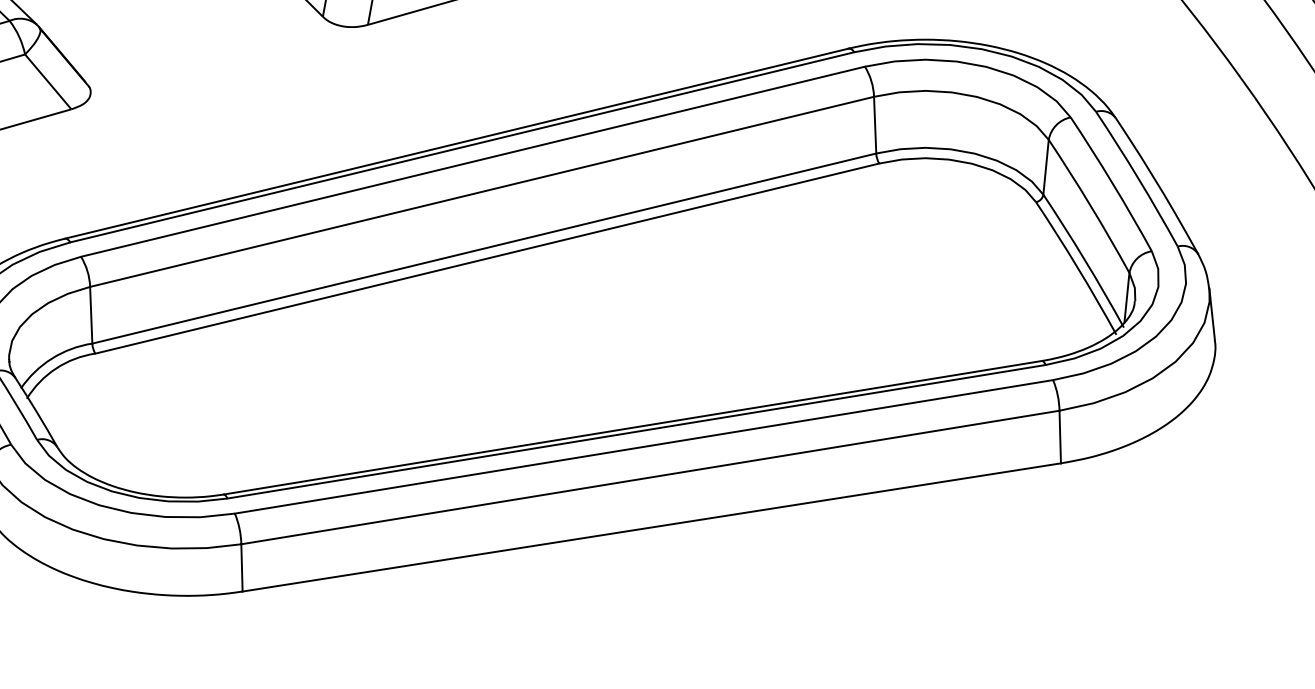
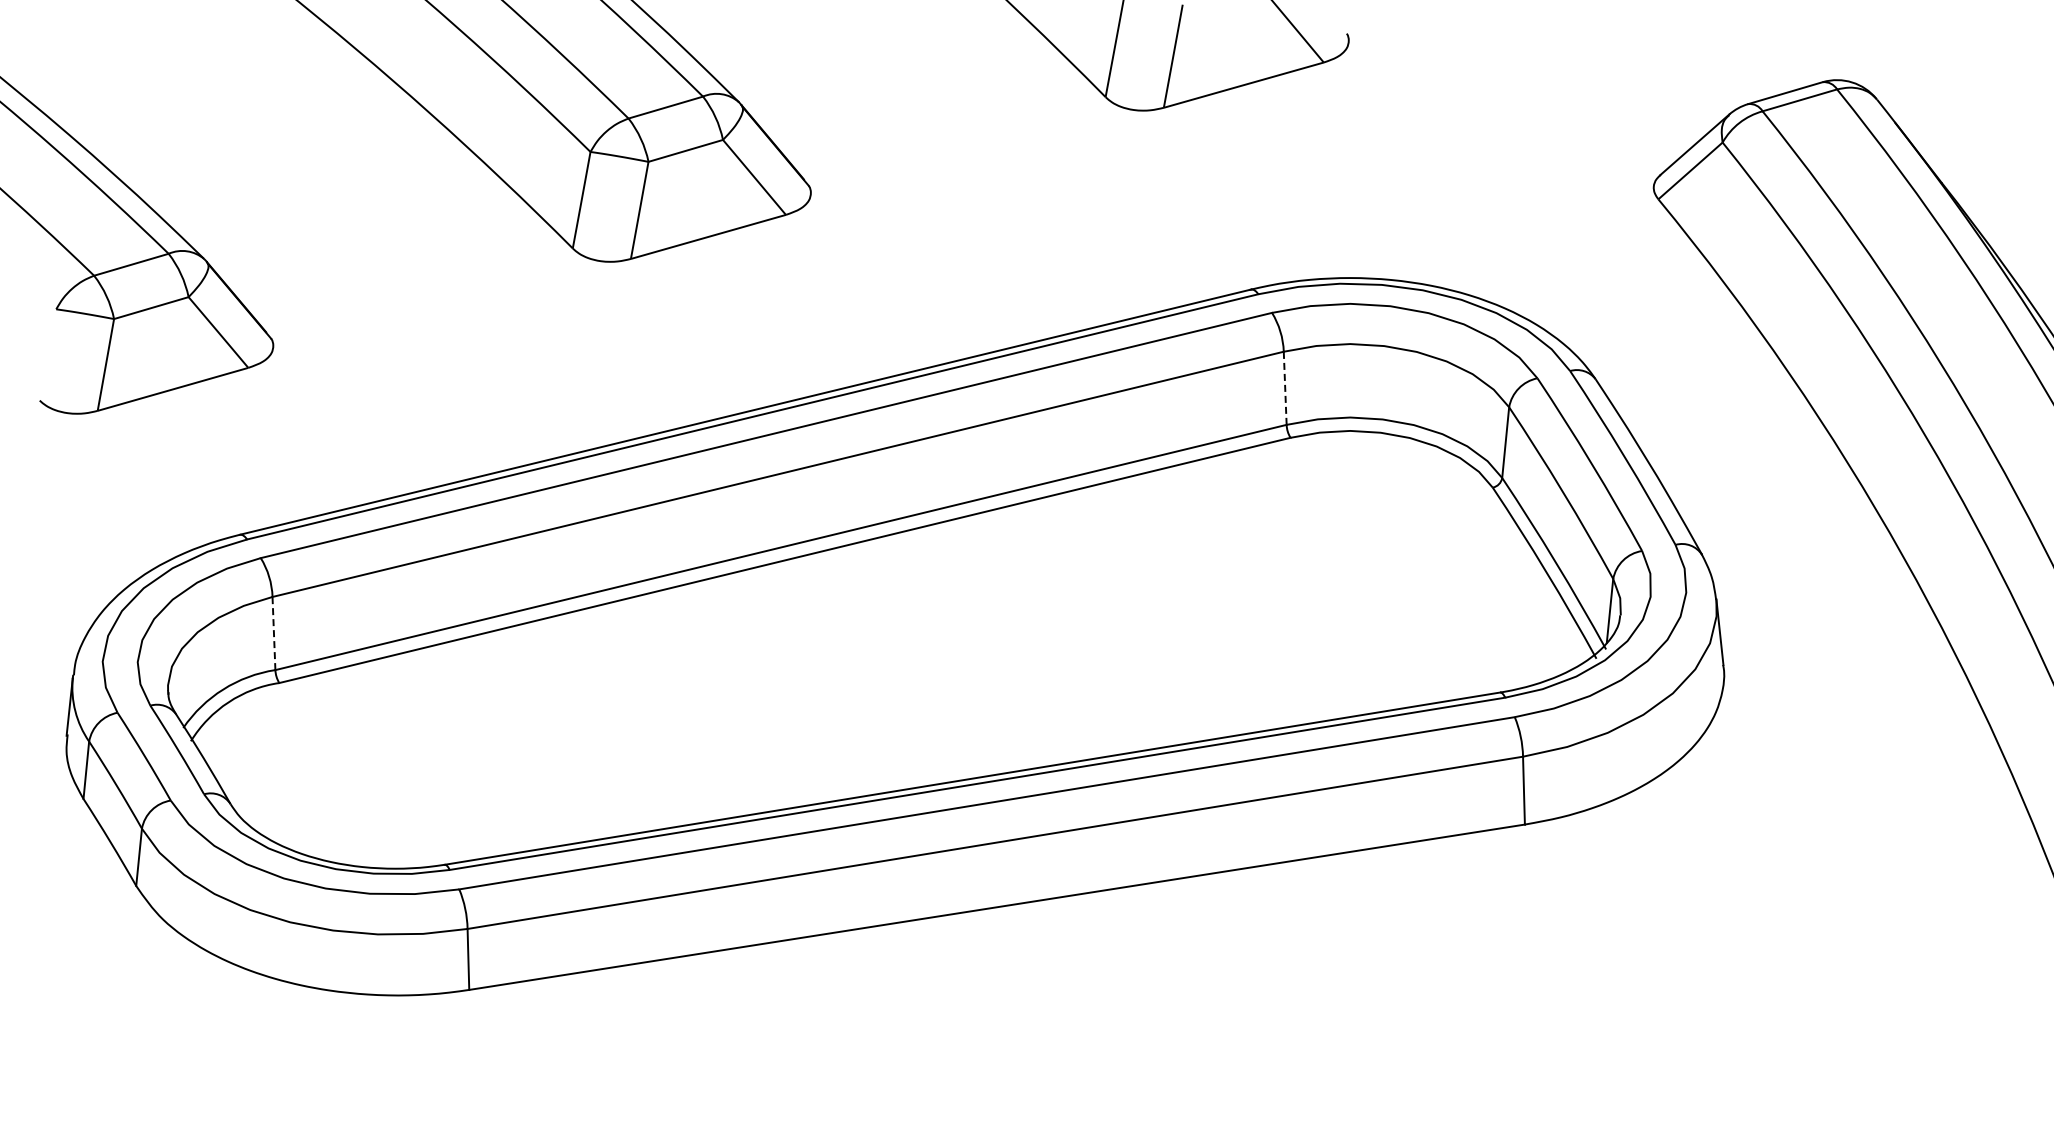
line: (875, 125) -> (1285, 388), solid -> dashed
line: (90, 315) -> (273, 633), solid -> dashed

